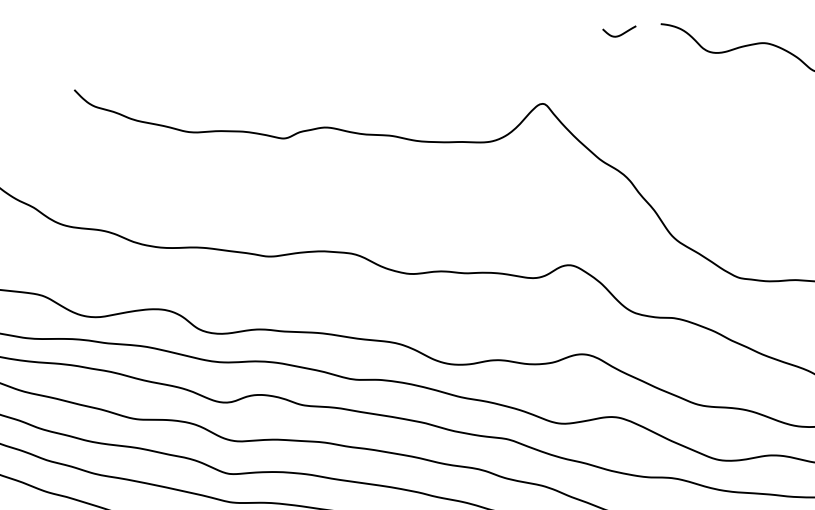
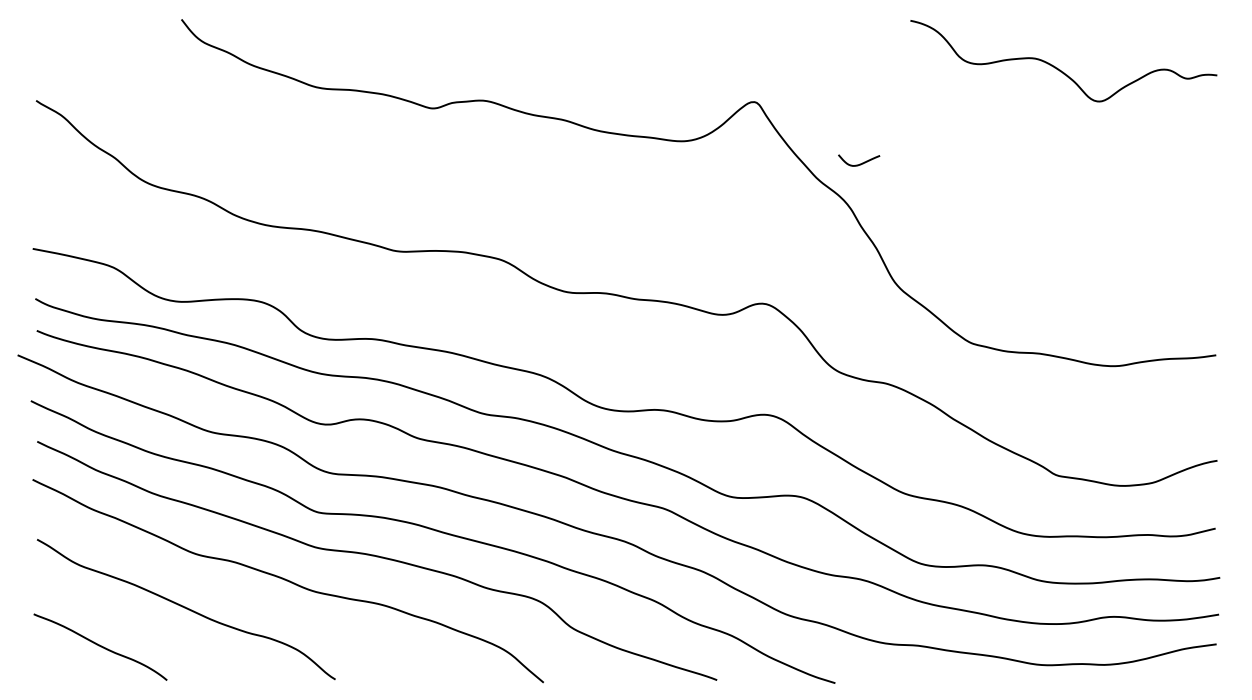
curve: (620, 34) -> (859, 163), moved

